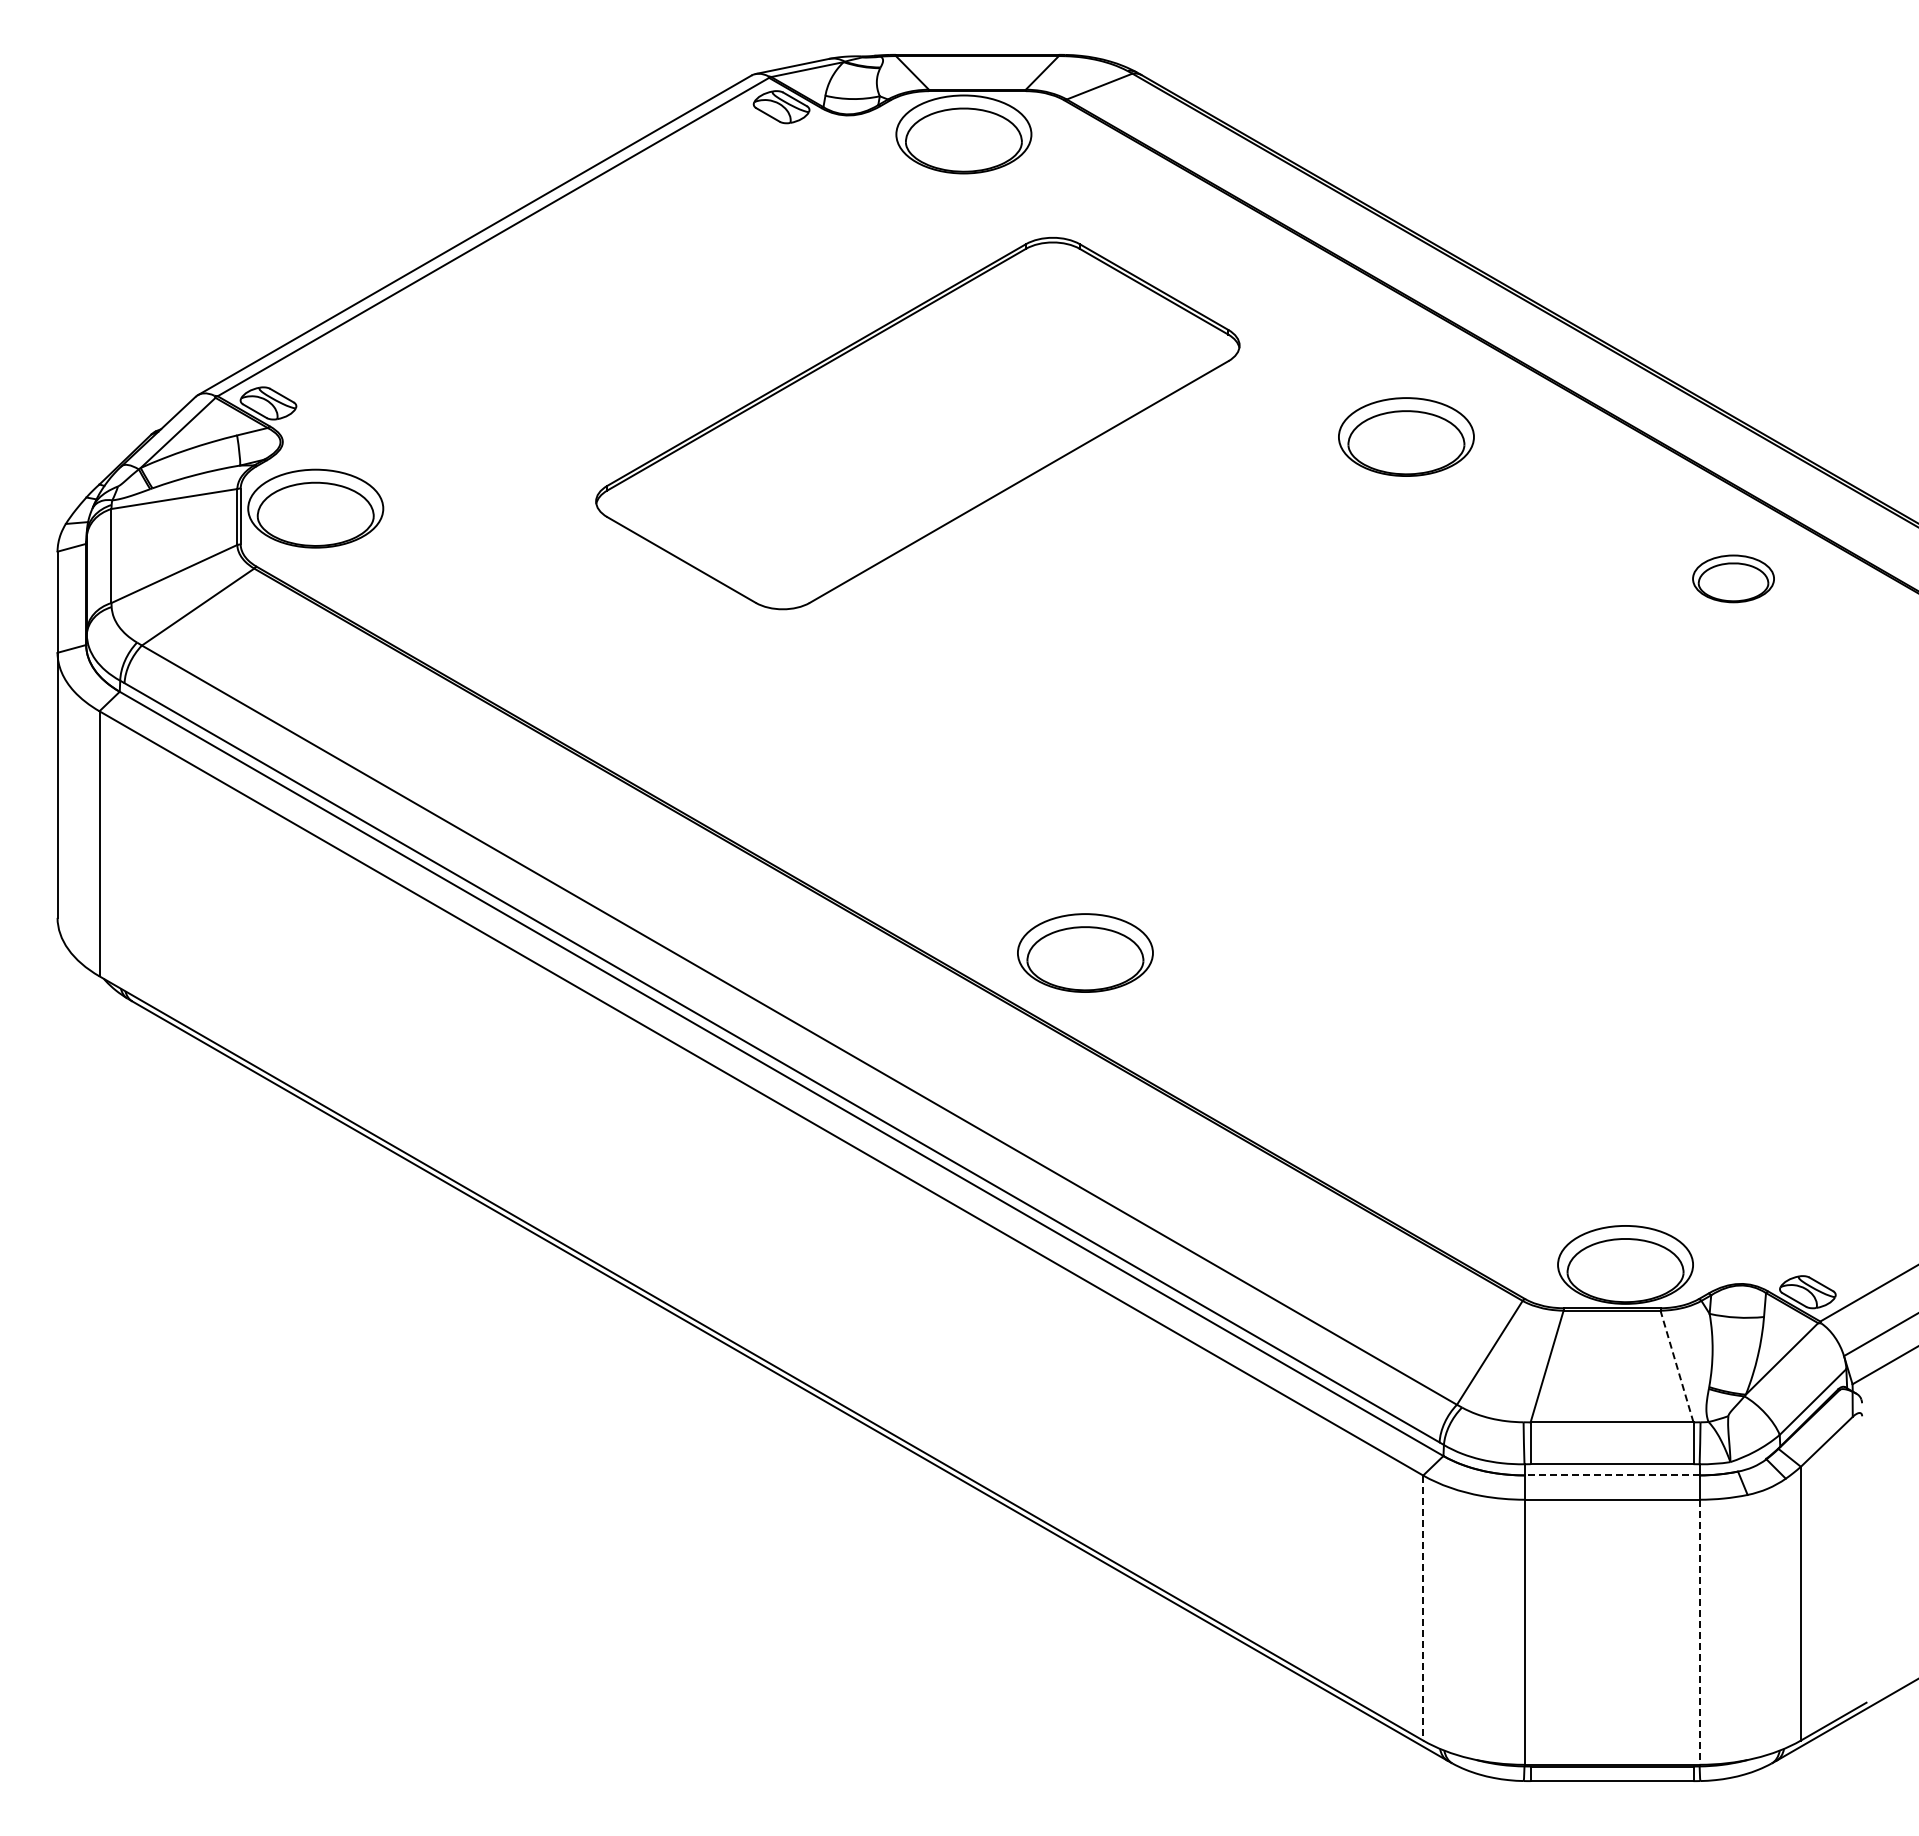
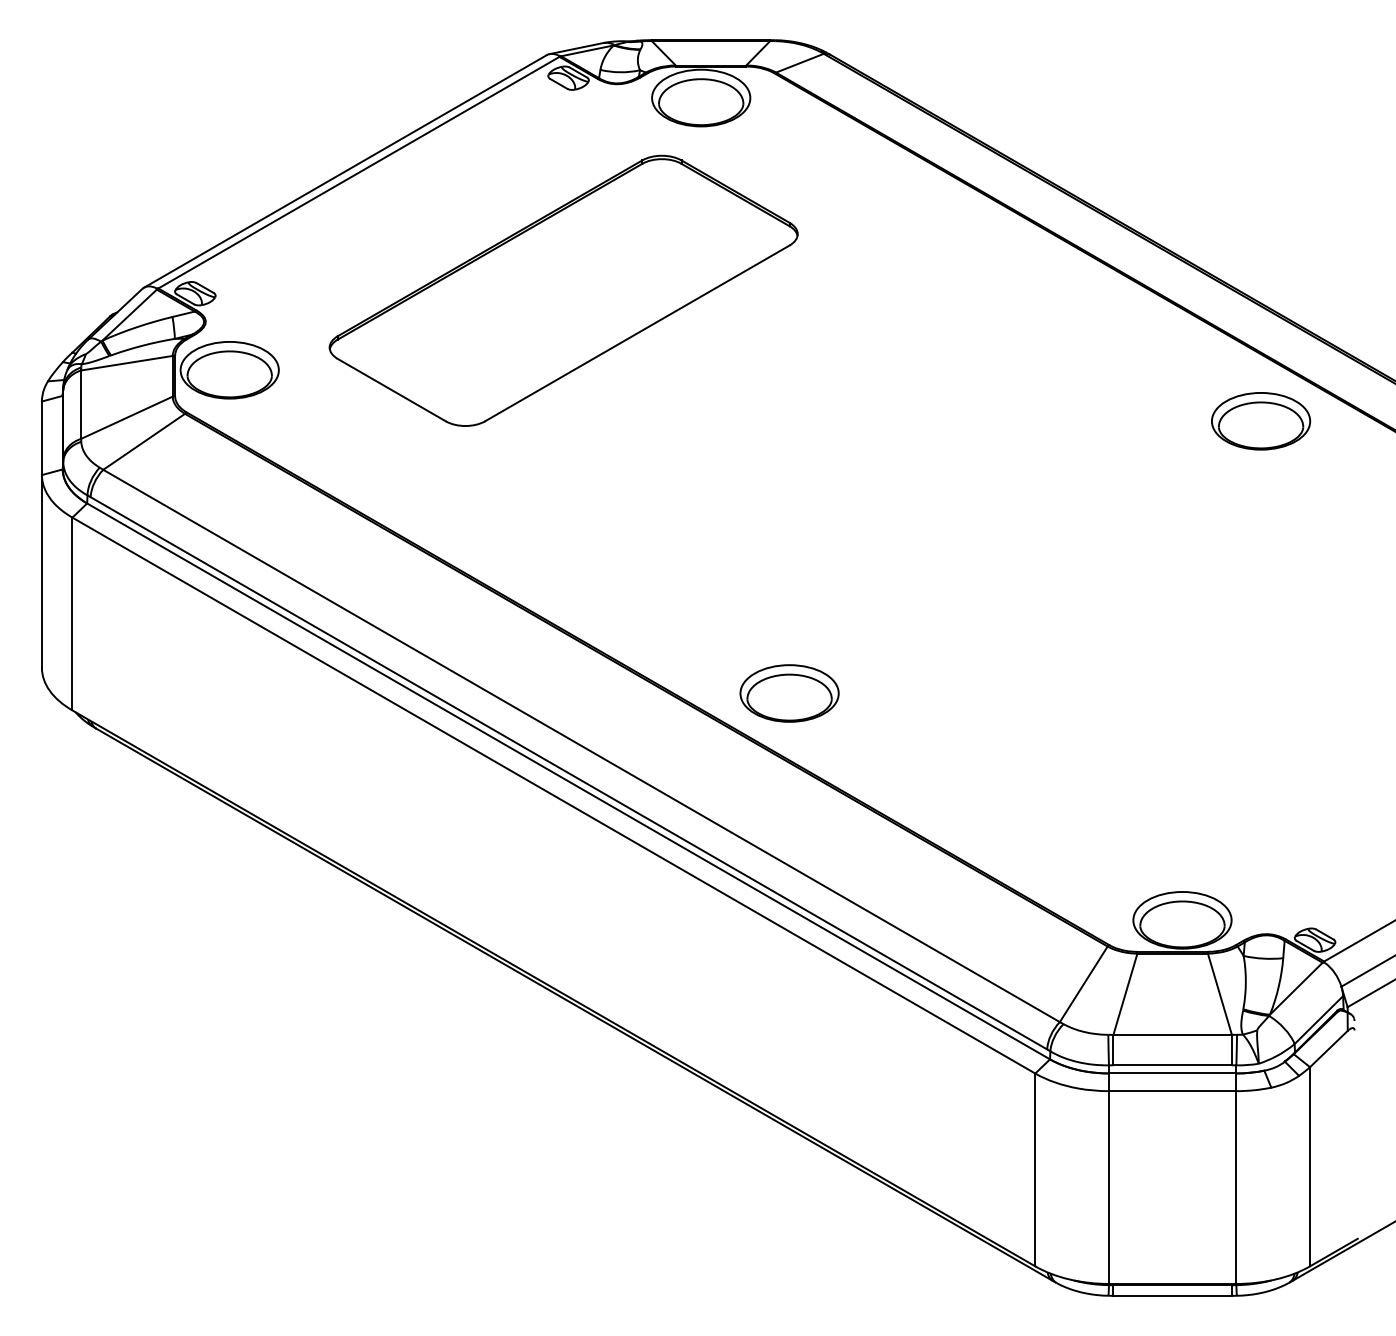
part: (917, 423) -> (563, 290), moved
part: (1406, 436) -> (1023, 317), removed
part: (1733, 578) -> (1261, 421), size x1.67
line: (1676, 1366) -> (1219, 994), dashed -> solid
line: (1612, 1475) -> (1172, 1073), dashed -> solid
line: (1423, 1608) -> (1035, 1170), dashed -> solid
line: (1699, 1632) -> (1236, 1187), dashed -> solid

